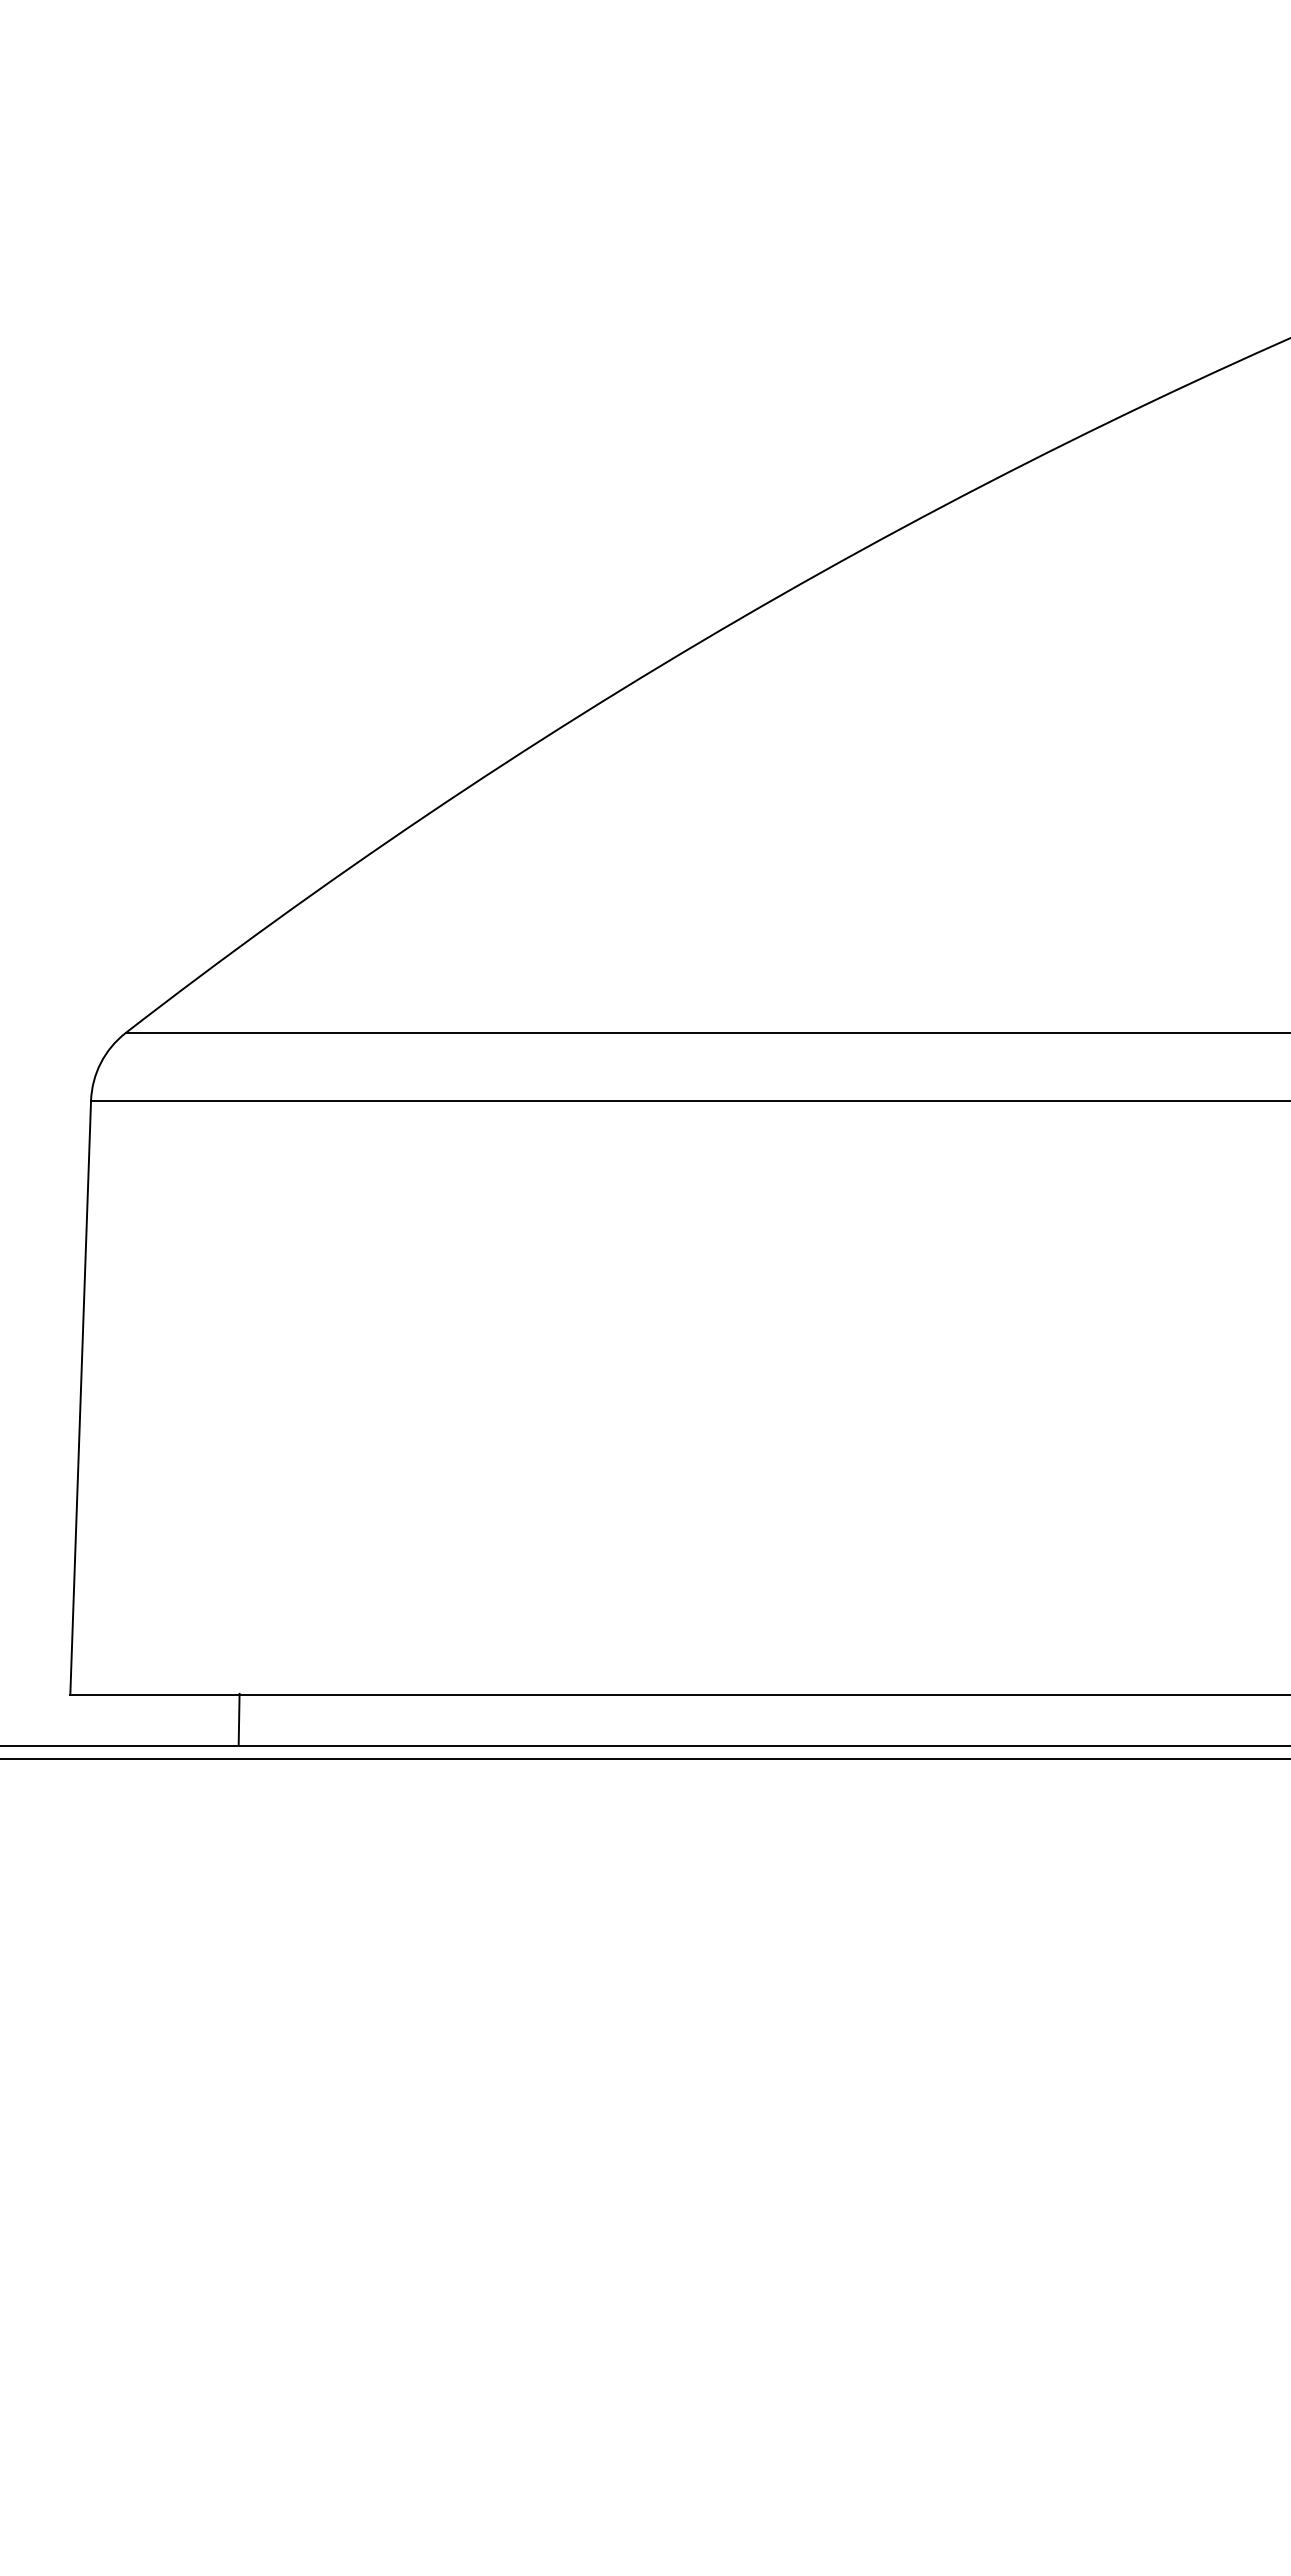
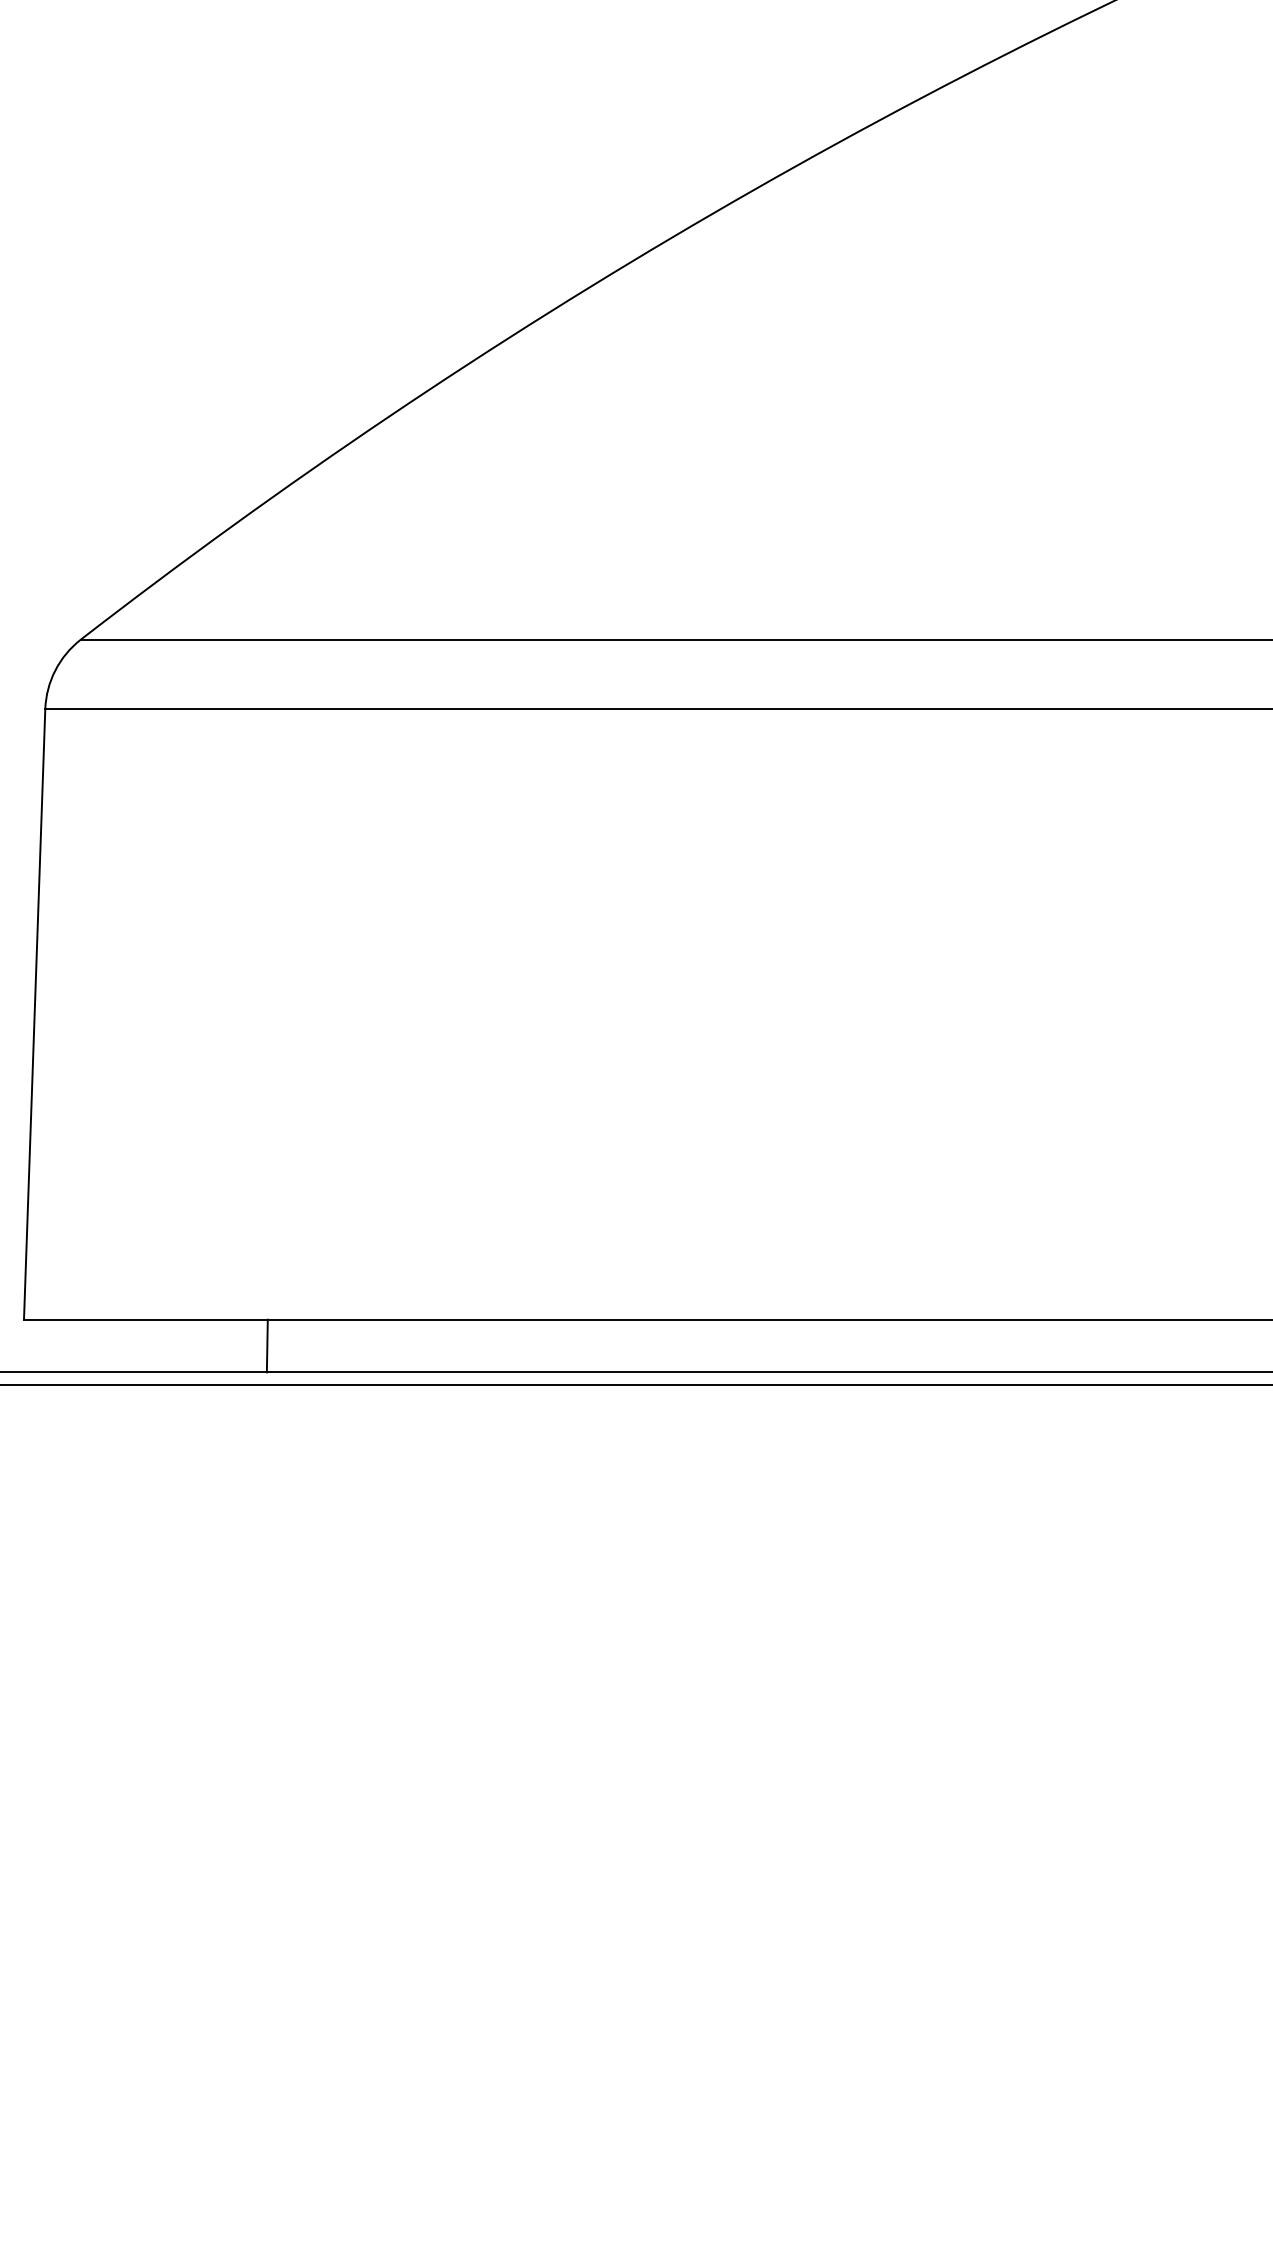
line: (238, 1719) -> (266, 1346), moved

